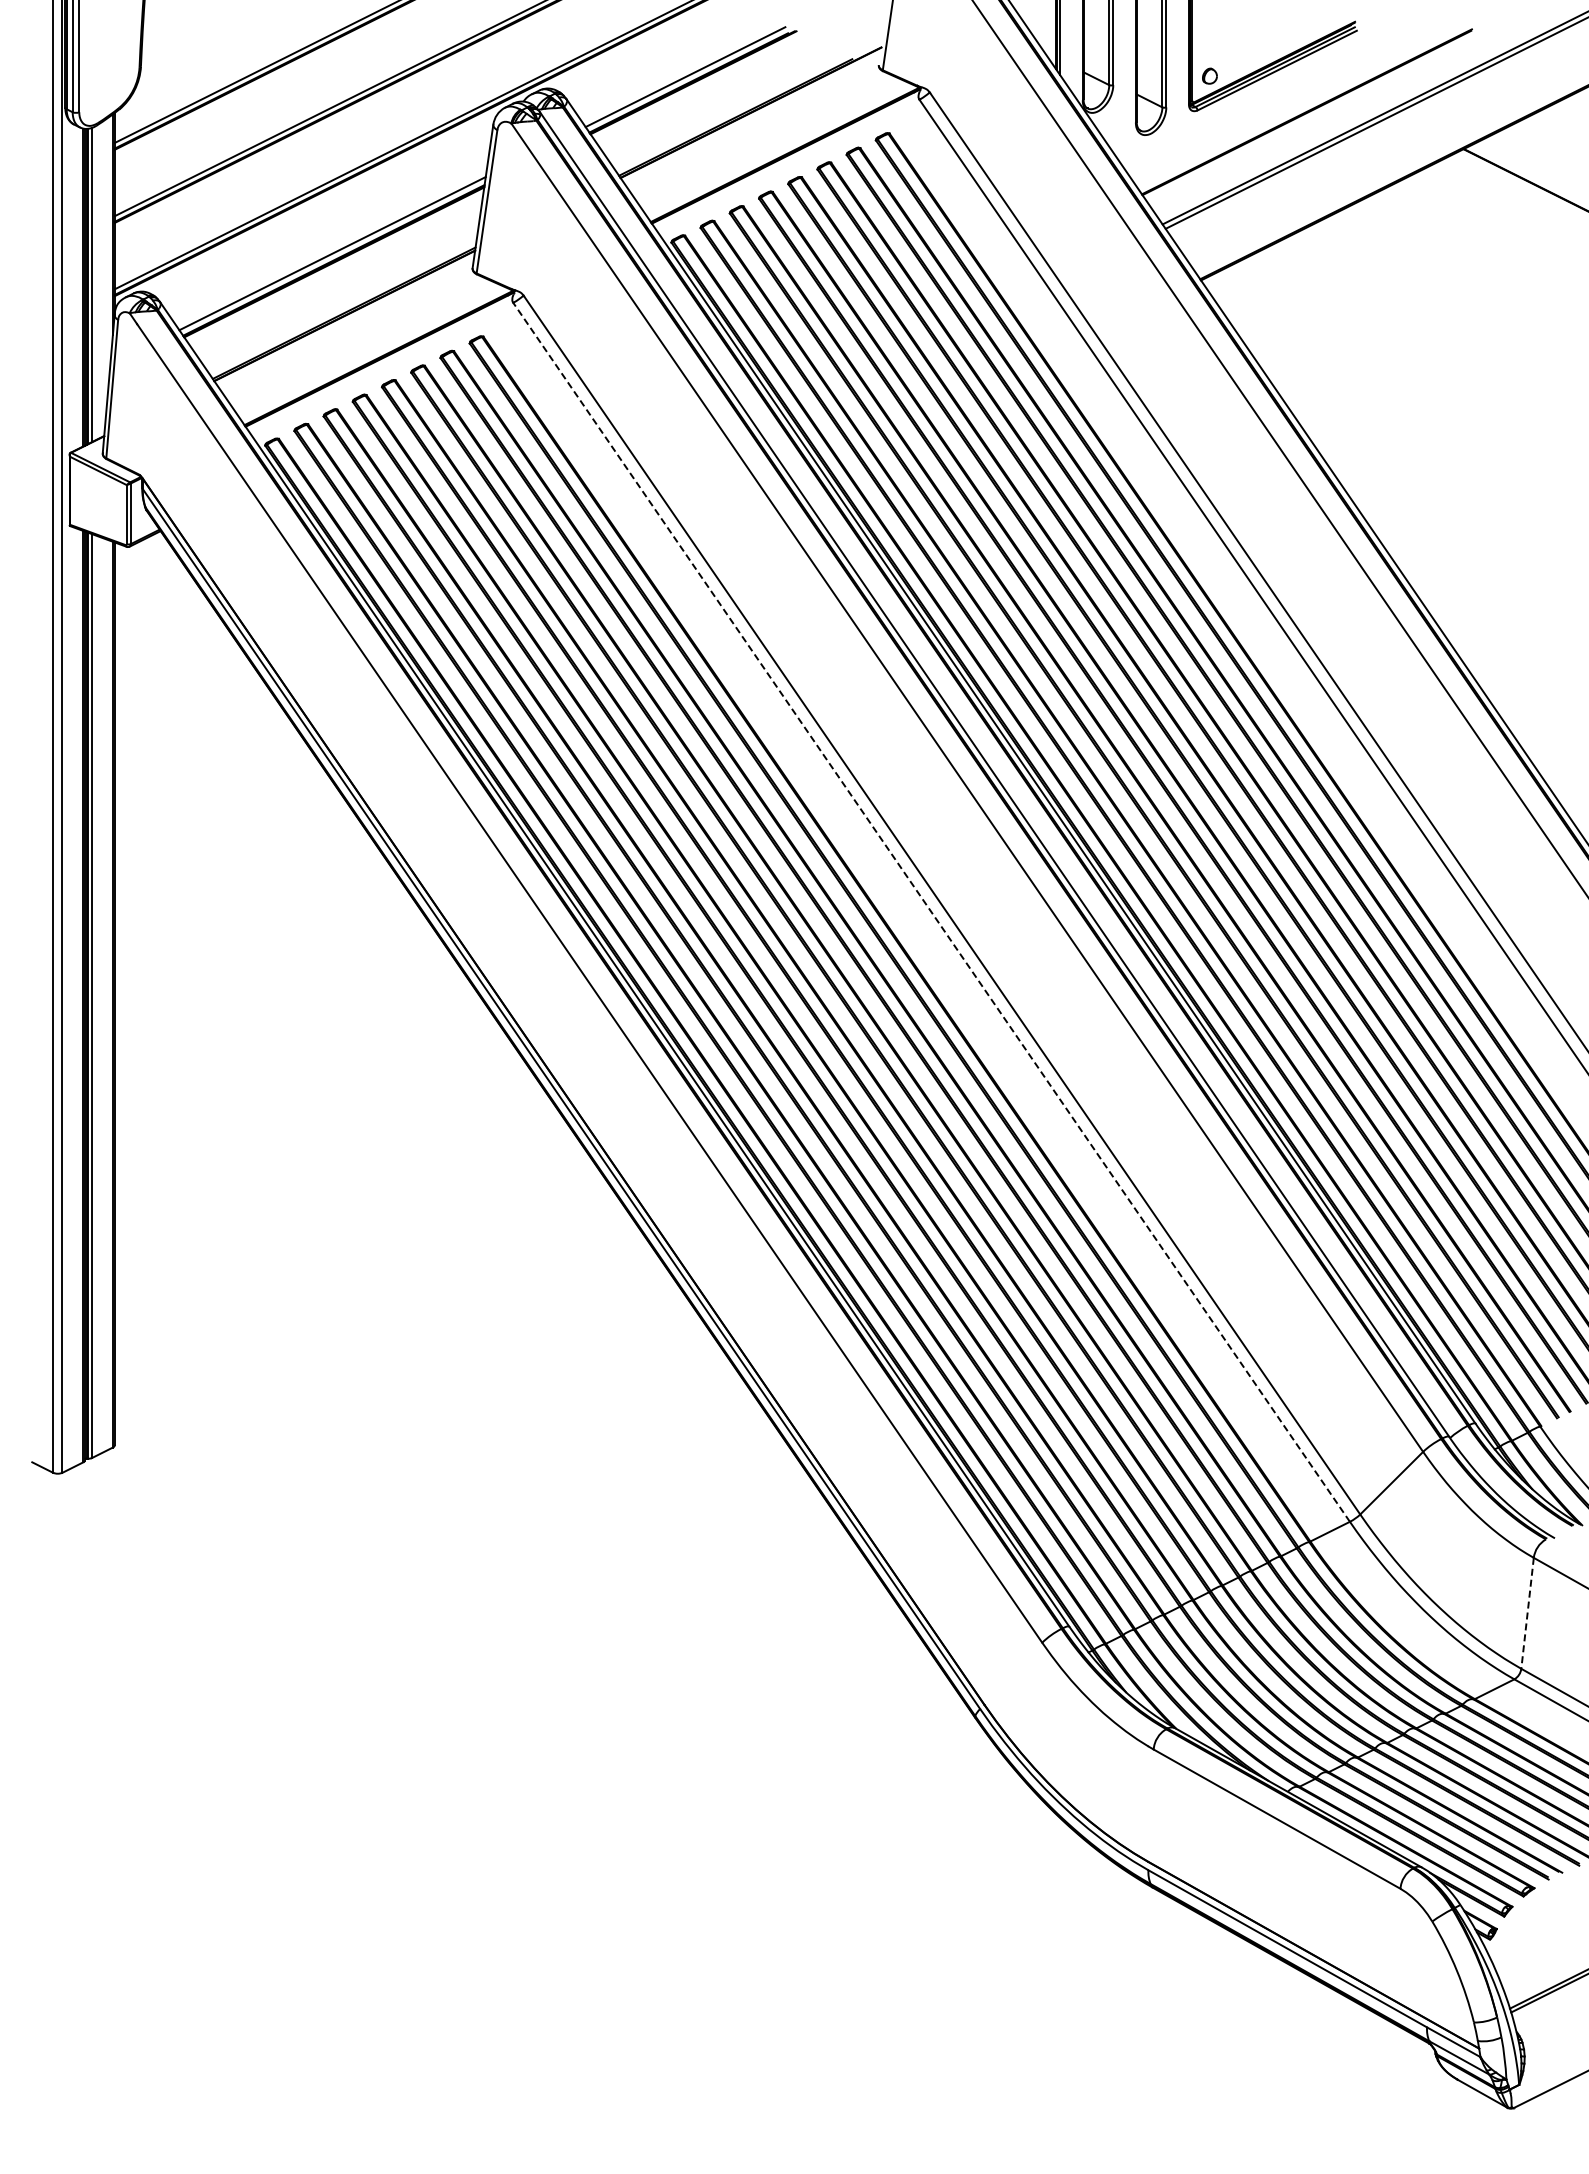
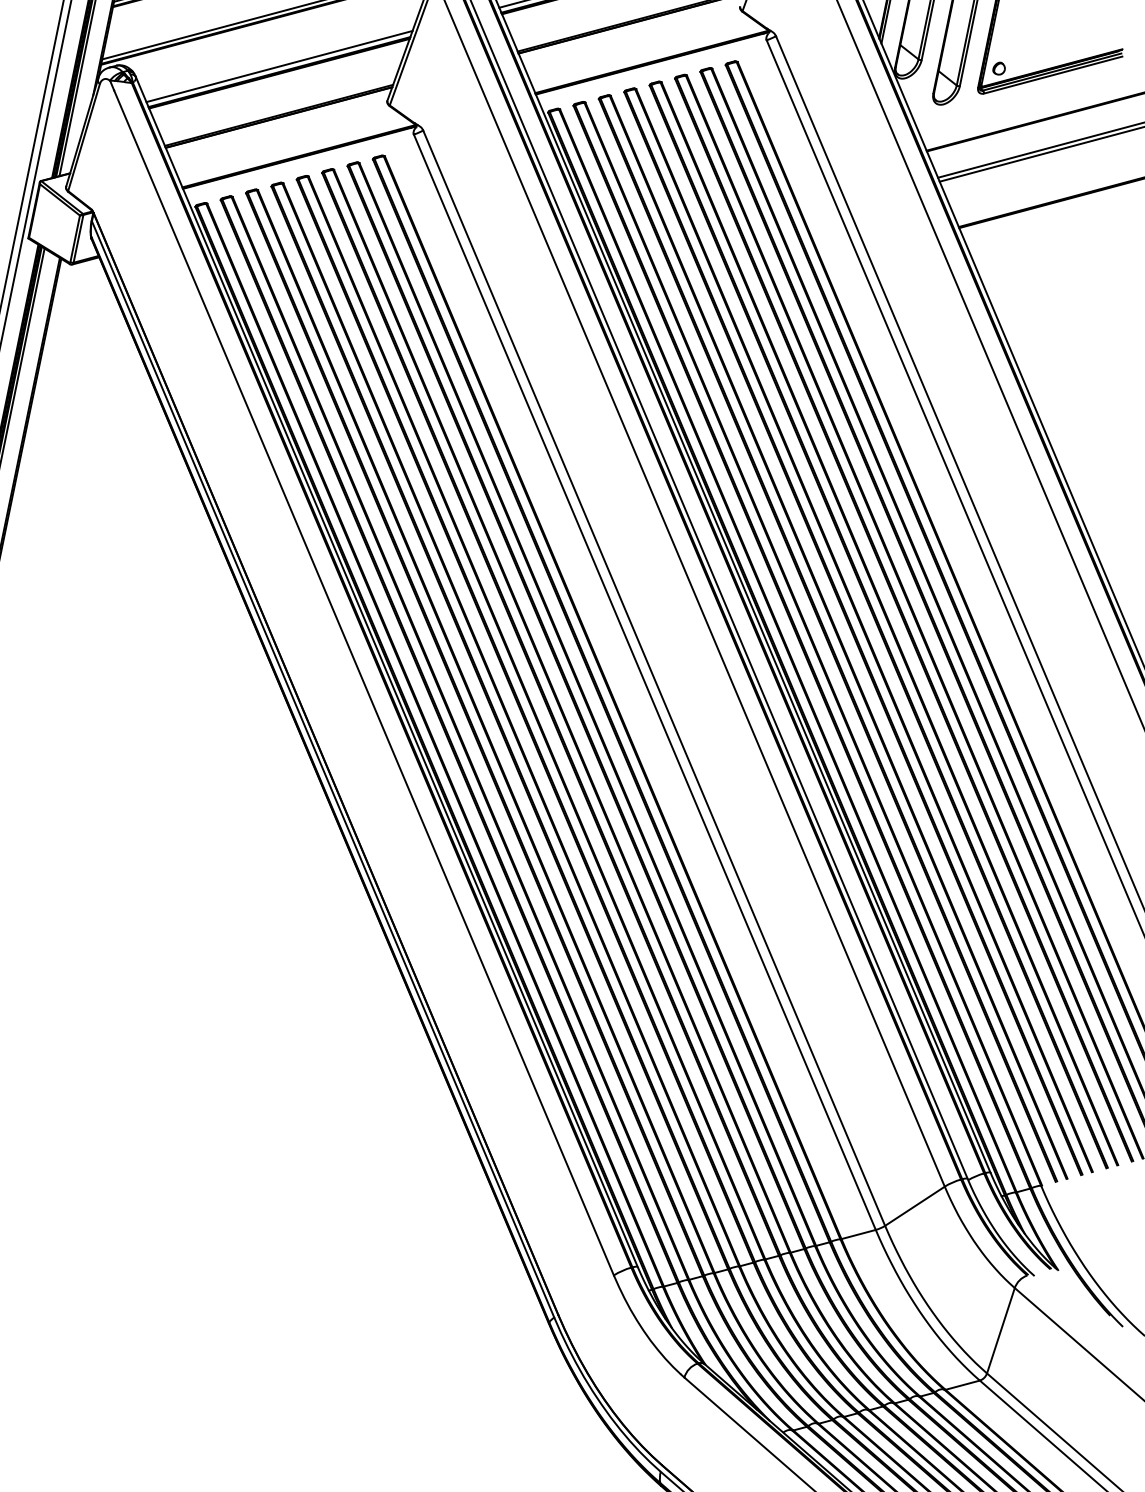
line: (931, 911) -> (644, 681), dashed -> solid
line: (1527, 1613) -> (1000, 1330), dashed -> solid

